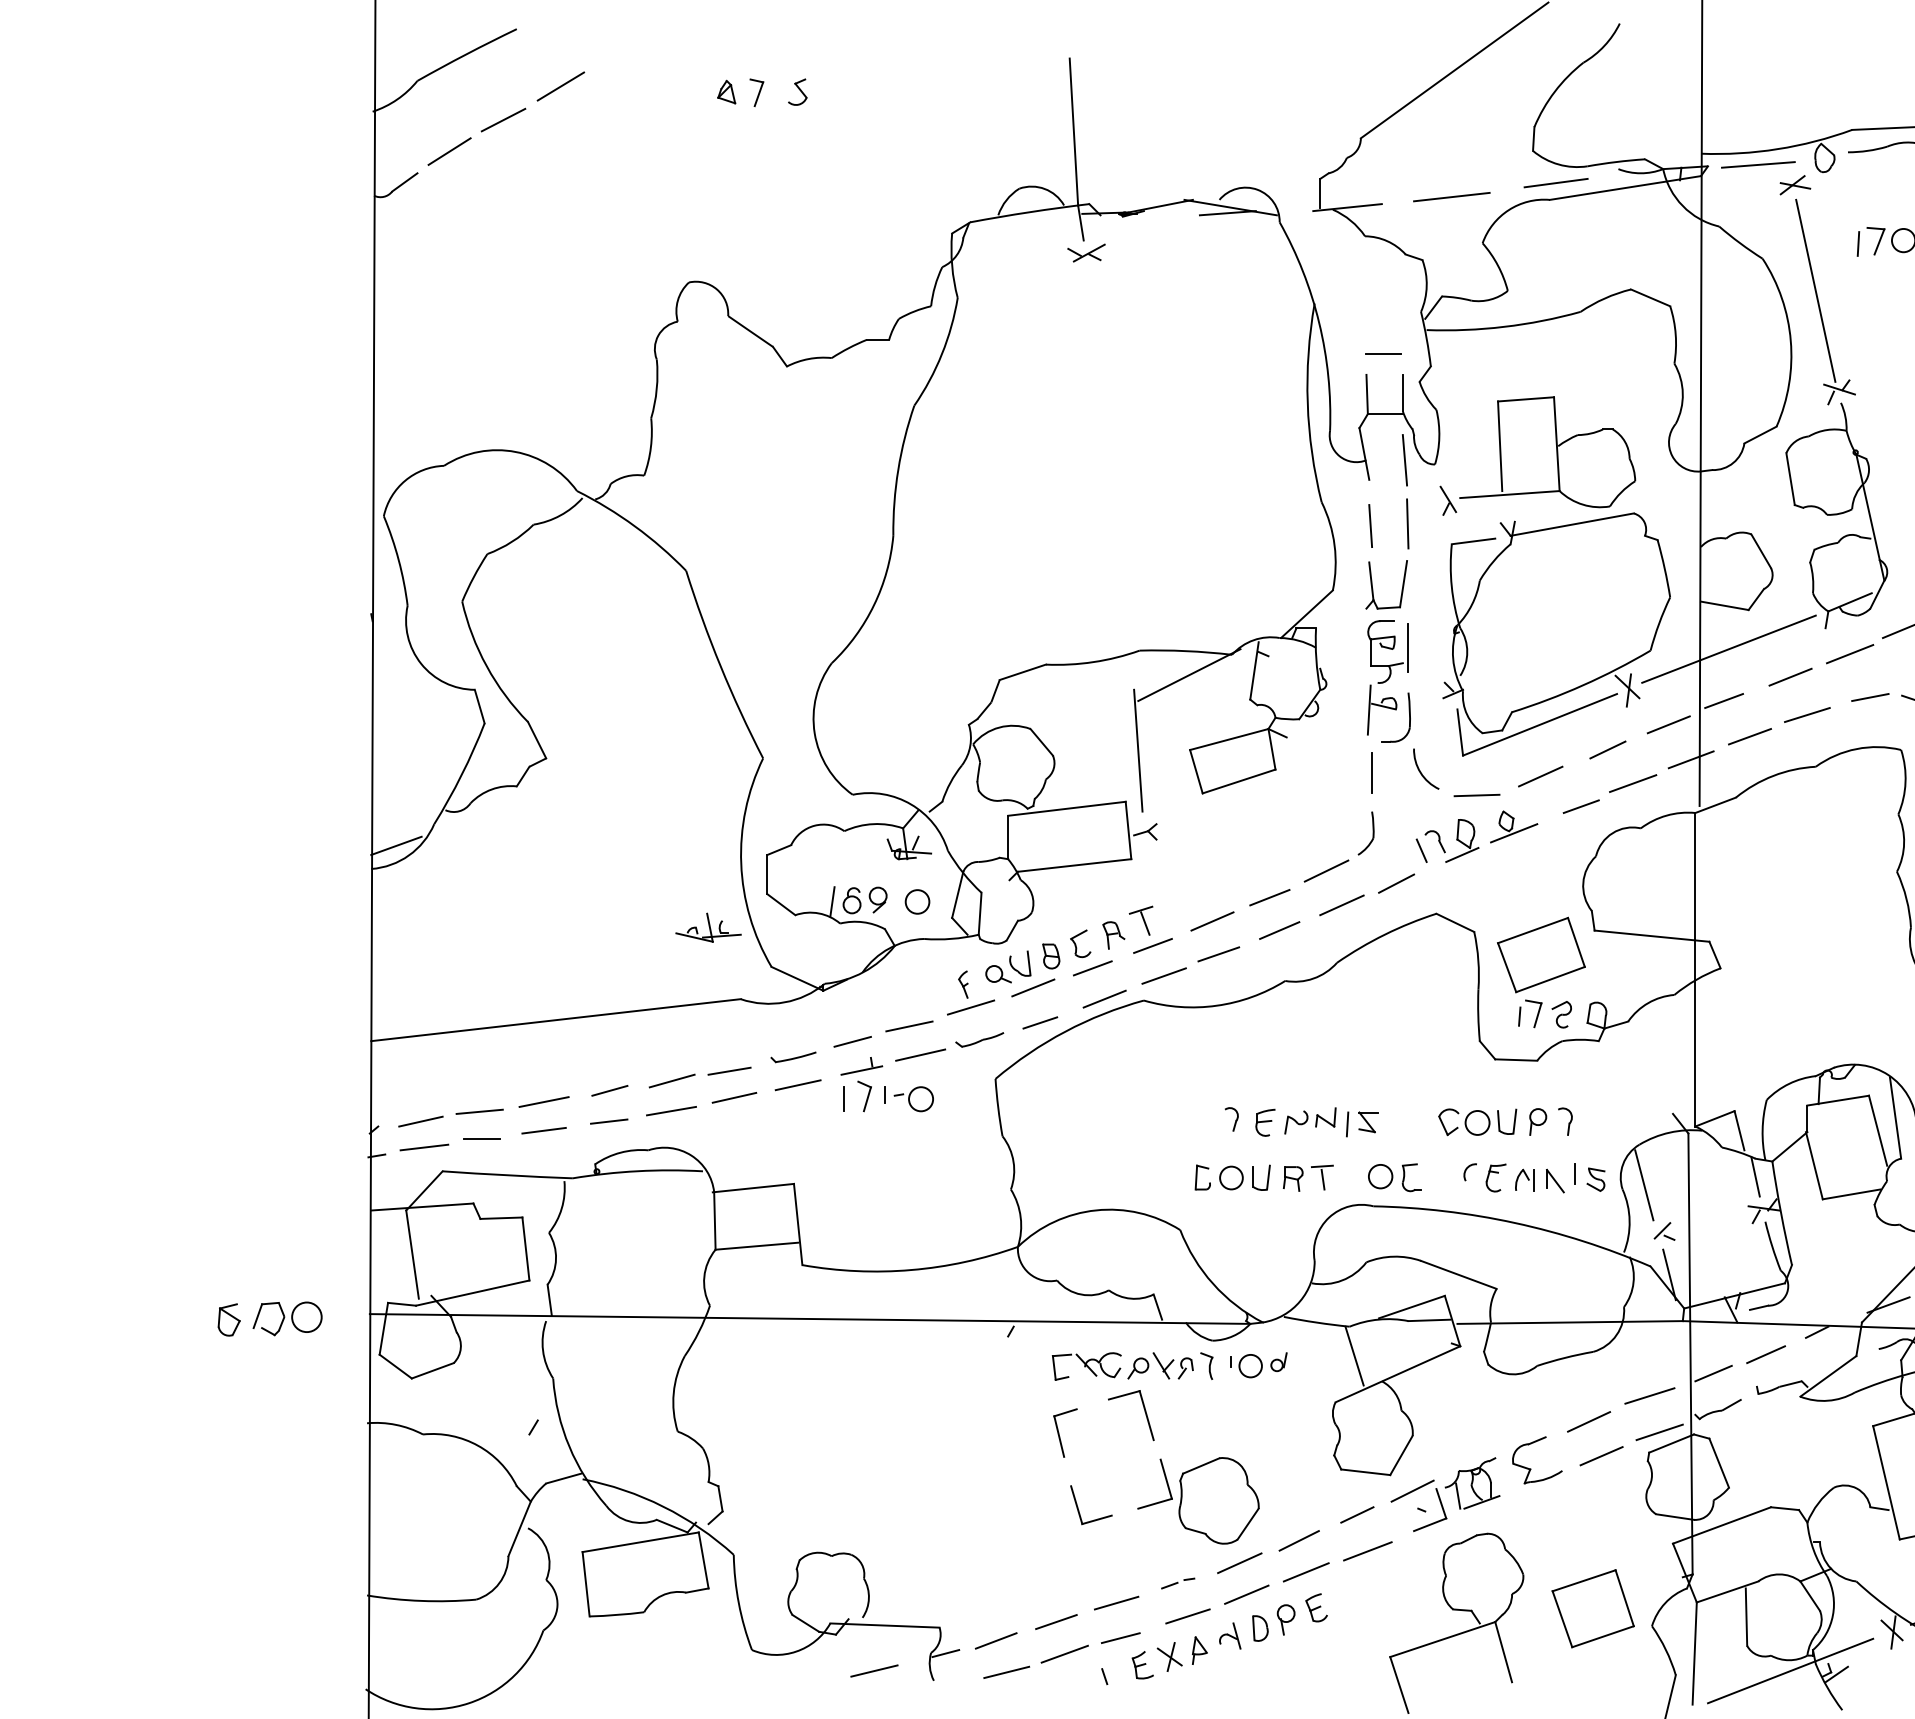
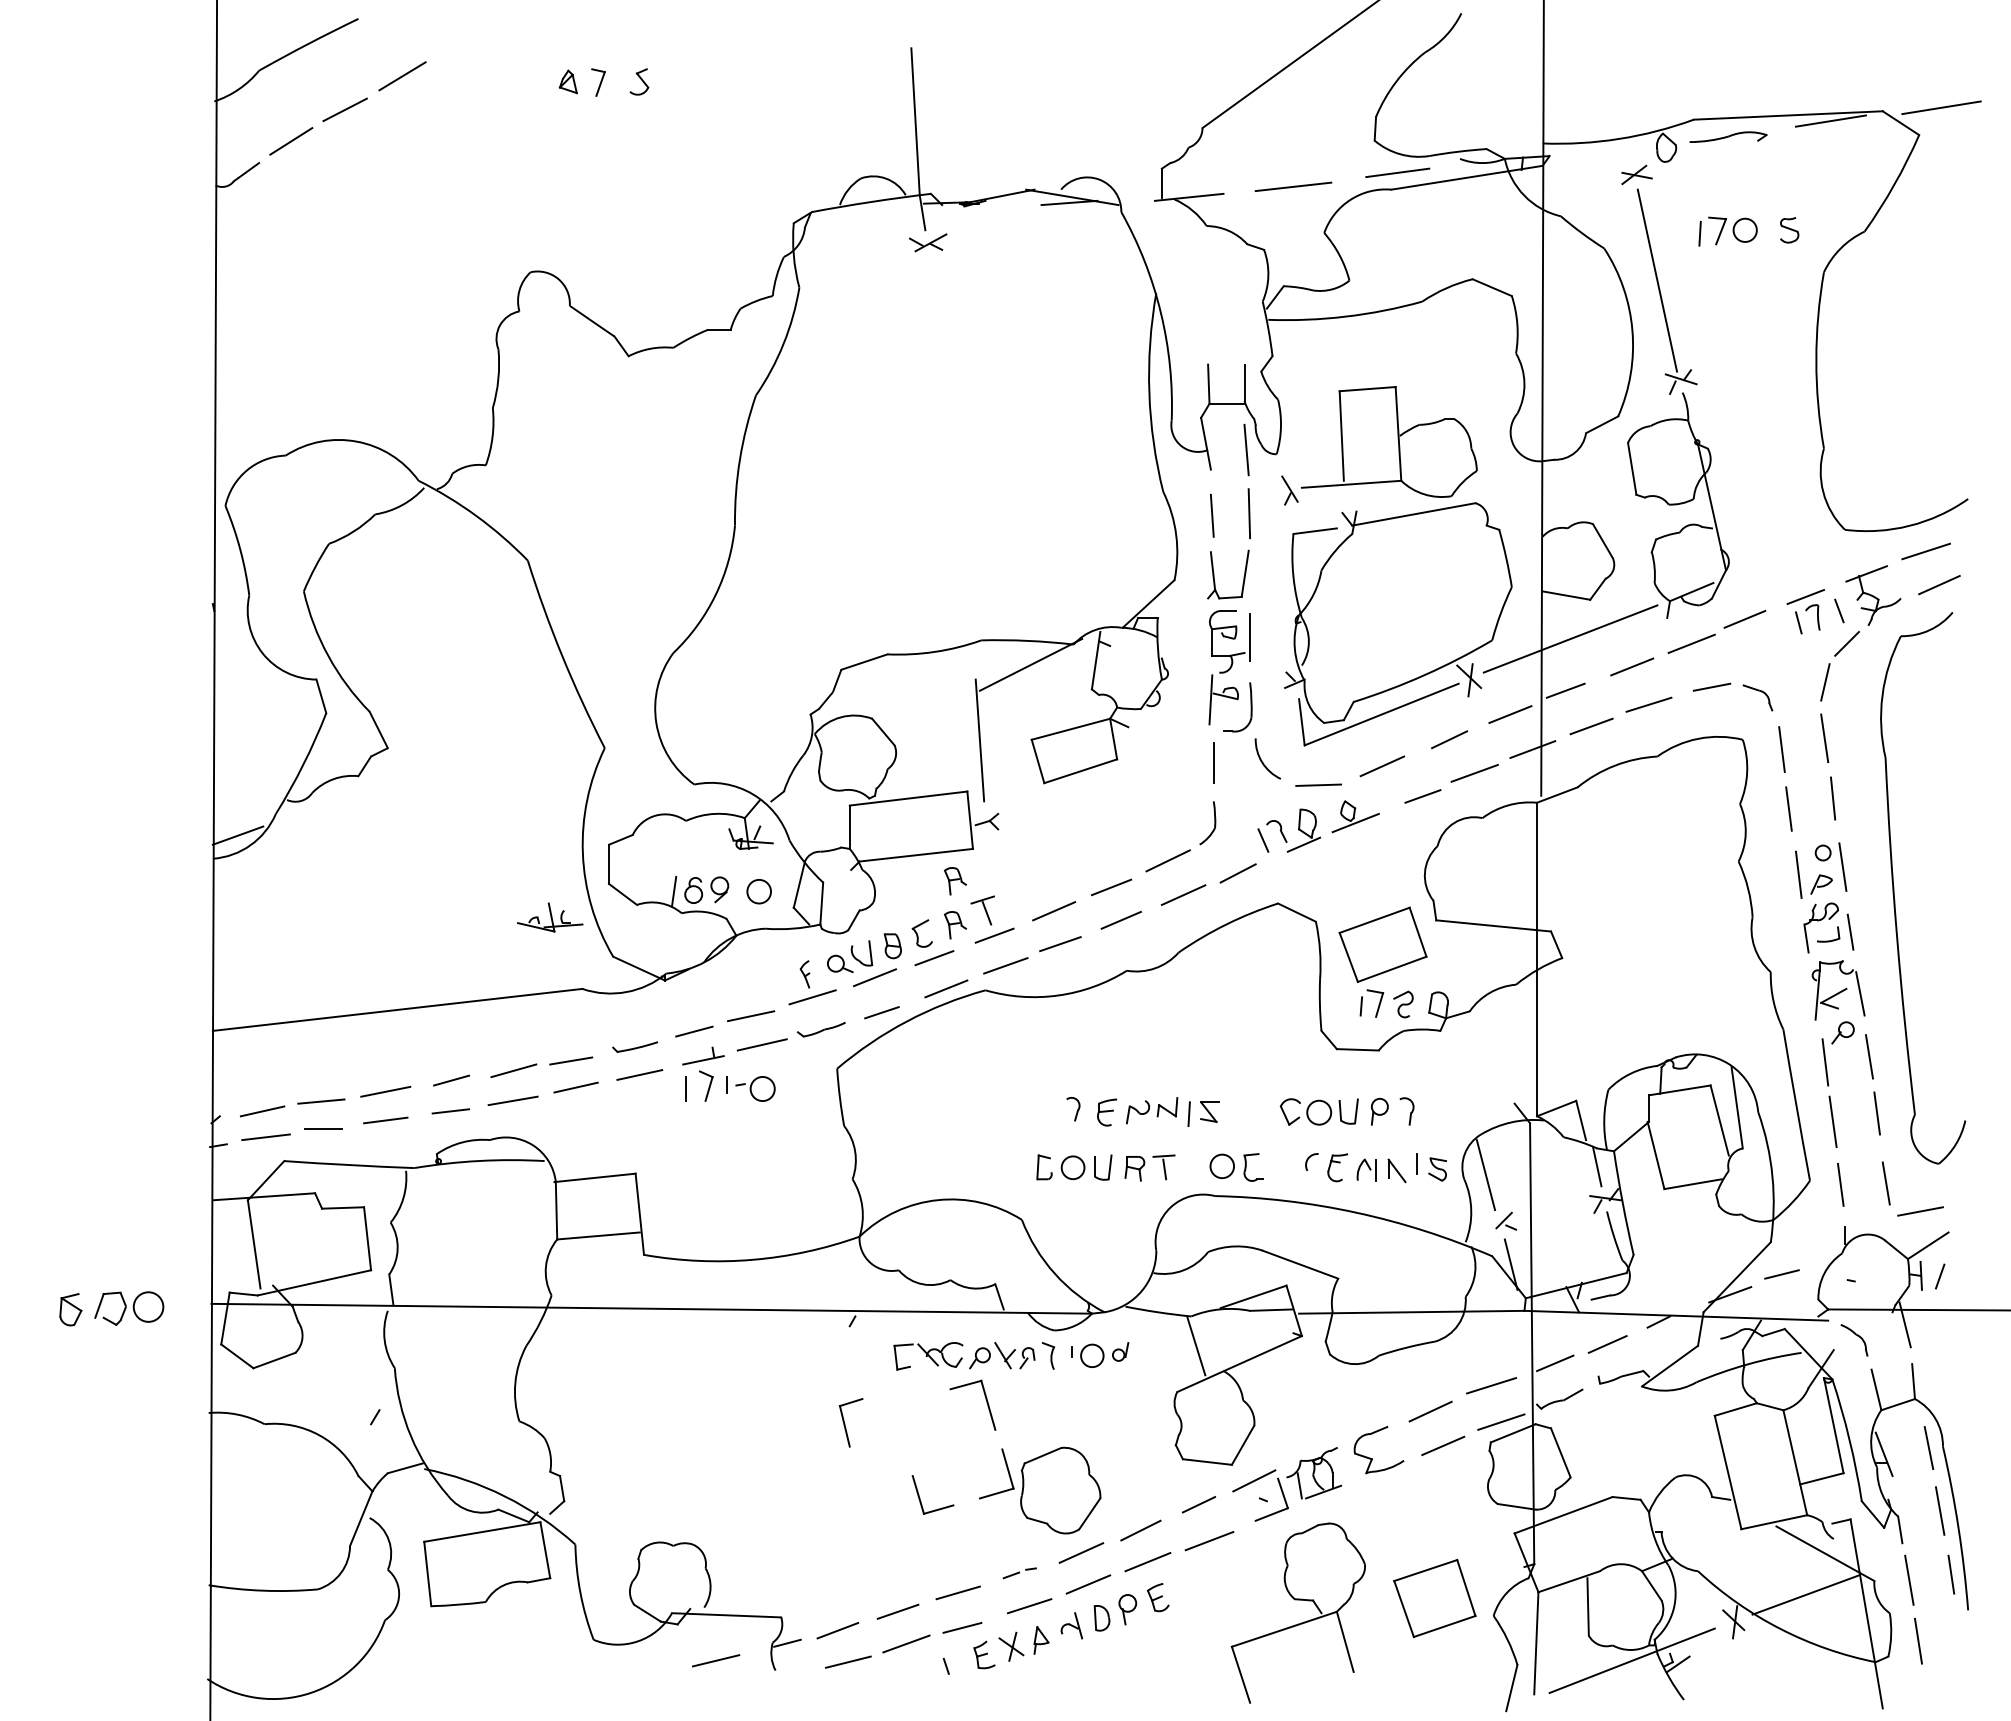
line: (1757, 164) -> (1599, 154), removed
line: (1383, 353) -> (1225, 343), removed
part: (1112, 891) -> (954, 881), added
part: (1064, 1432) -> (850, 1422), moved

